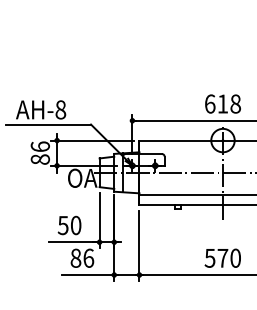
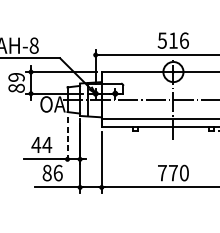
text: (222, 103) -> (173, 40), 618 -> 516
text: (39, 146) -> (15, 77), 86 -> 89
line: (99, 220) -> (67, 140), solid -> dashed
text: (69, 225) -> (41, 144), 50 -> 44
text: (209, 258) -> (161, 173), 570 -> 770

